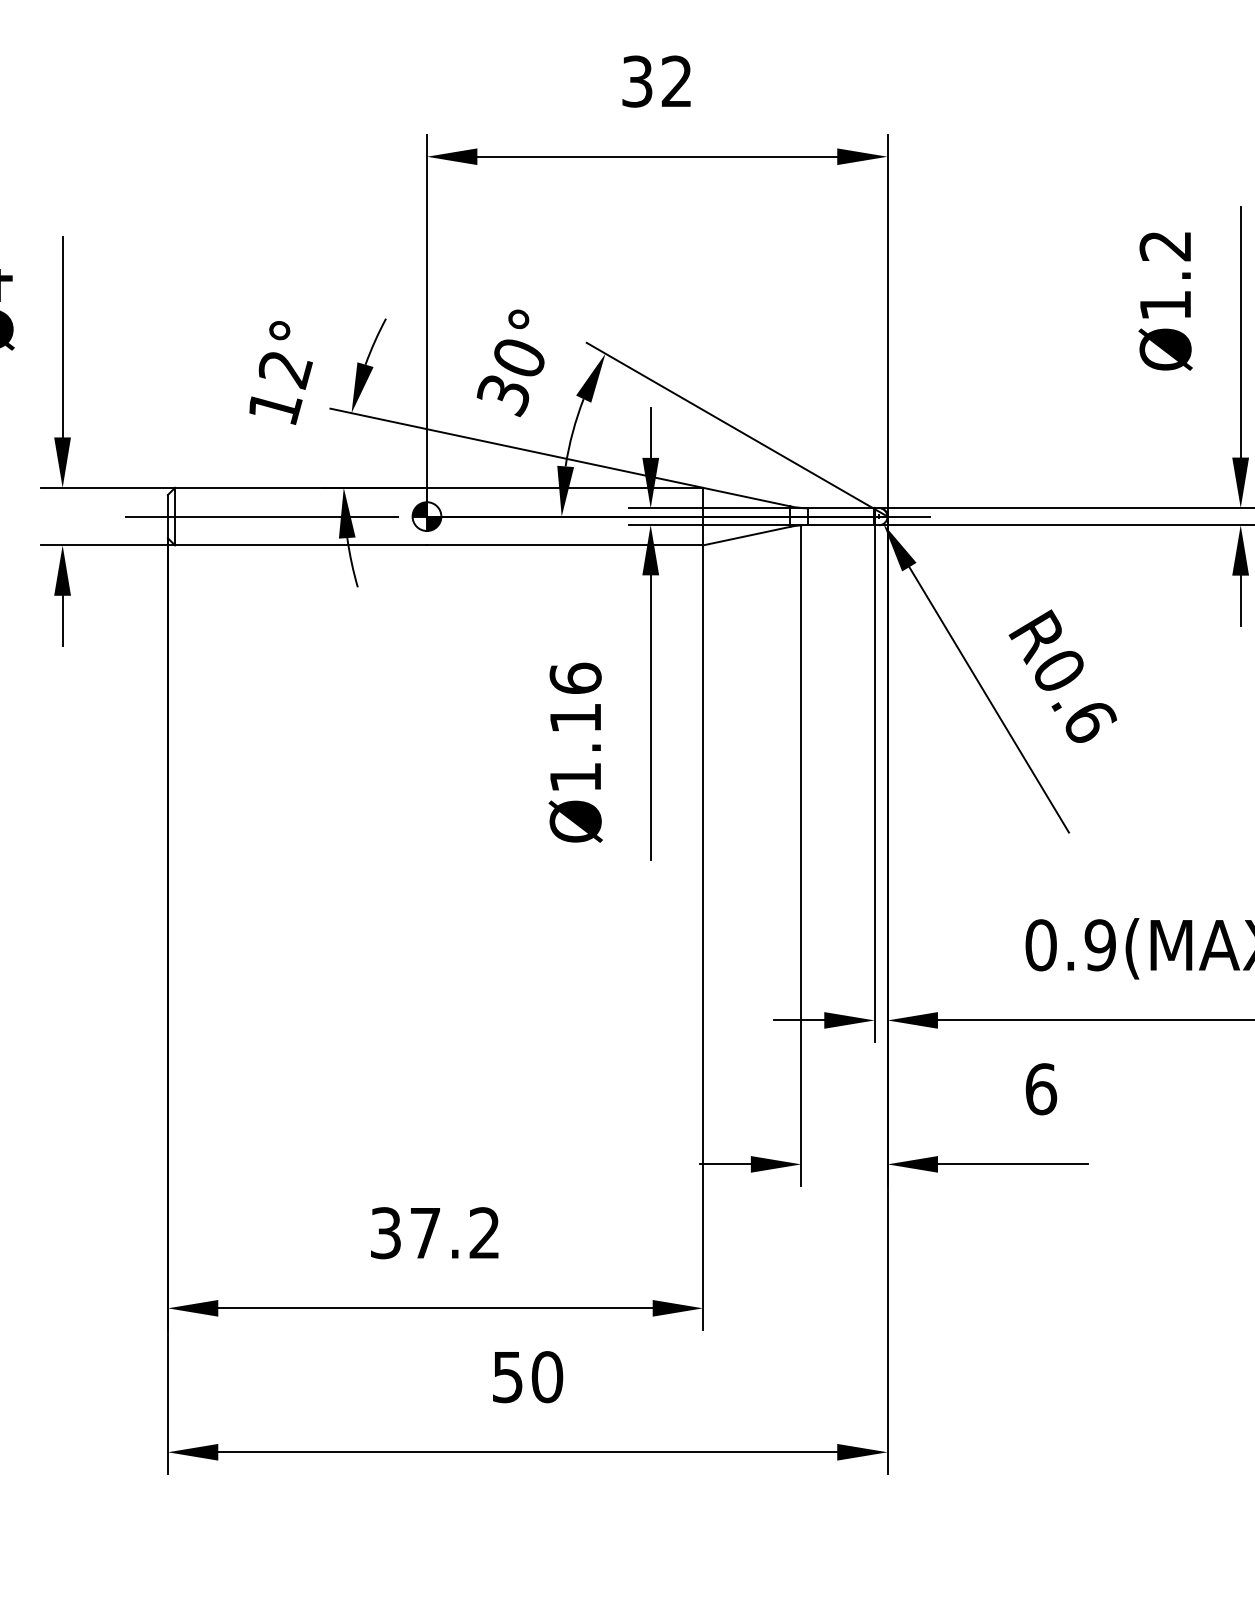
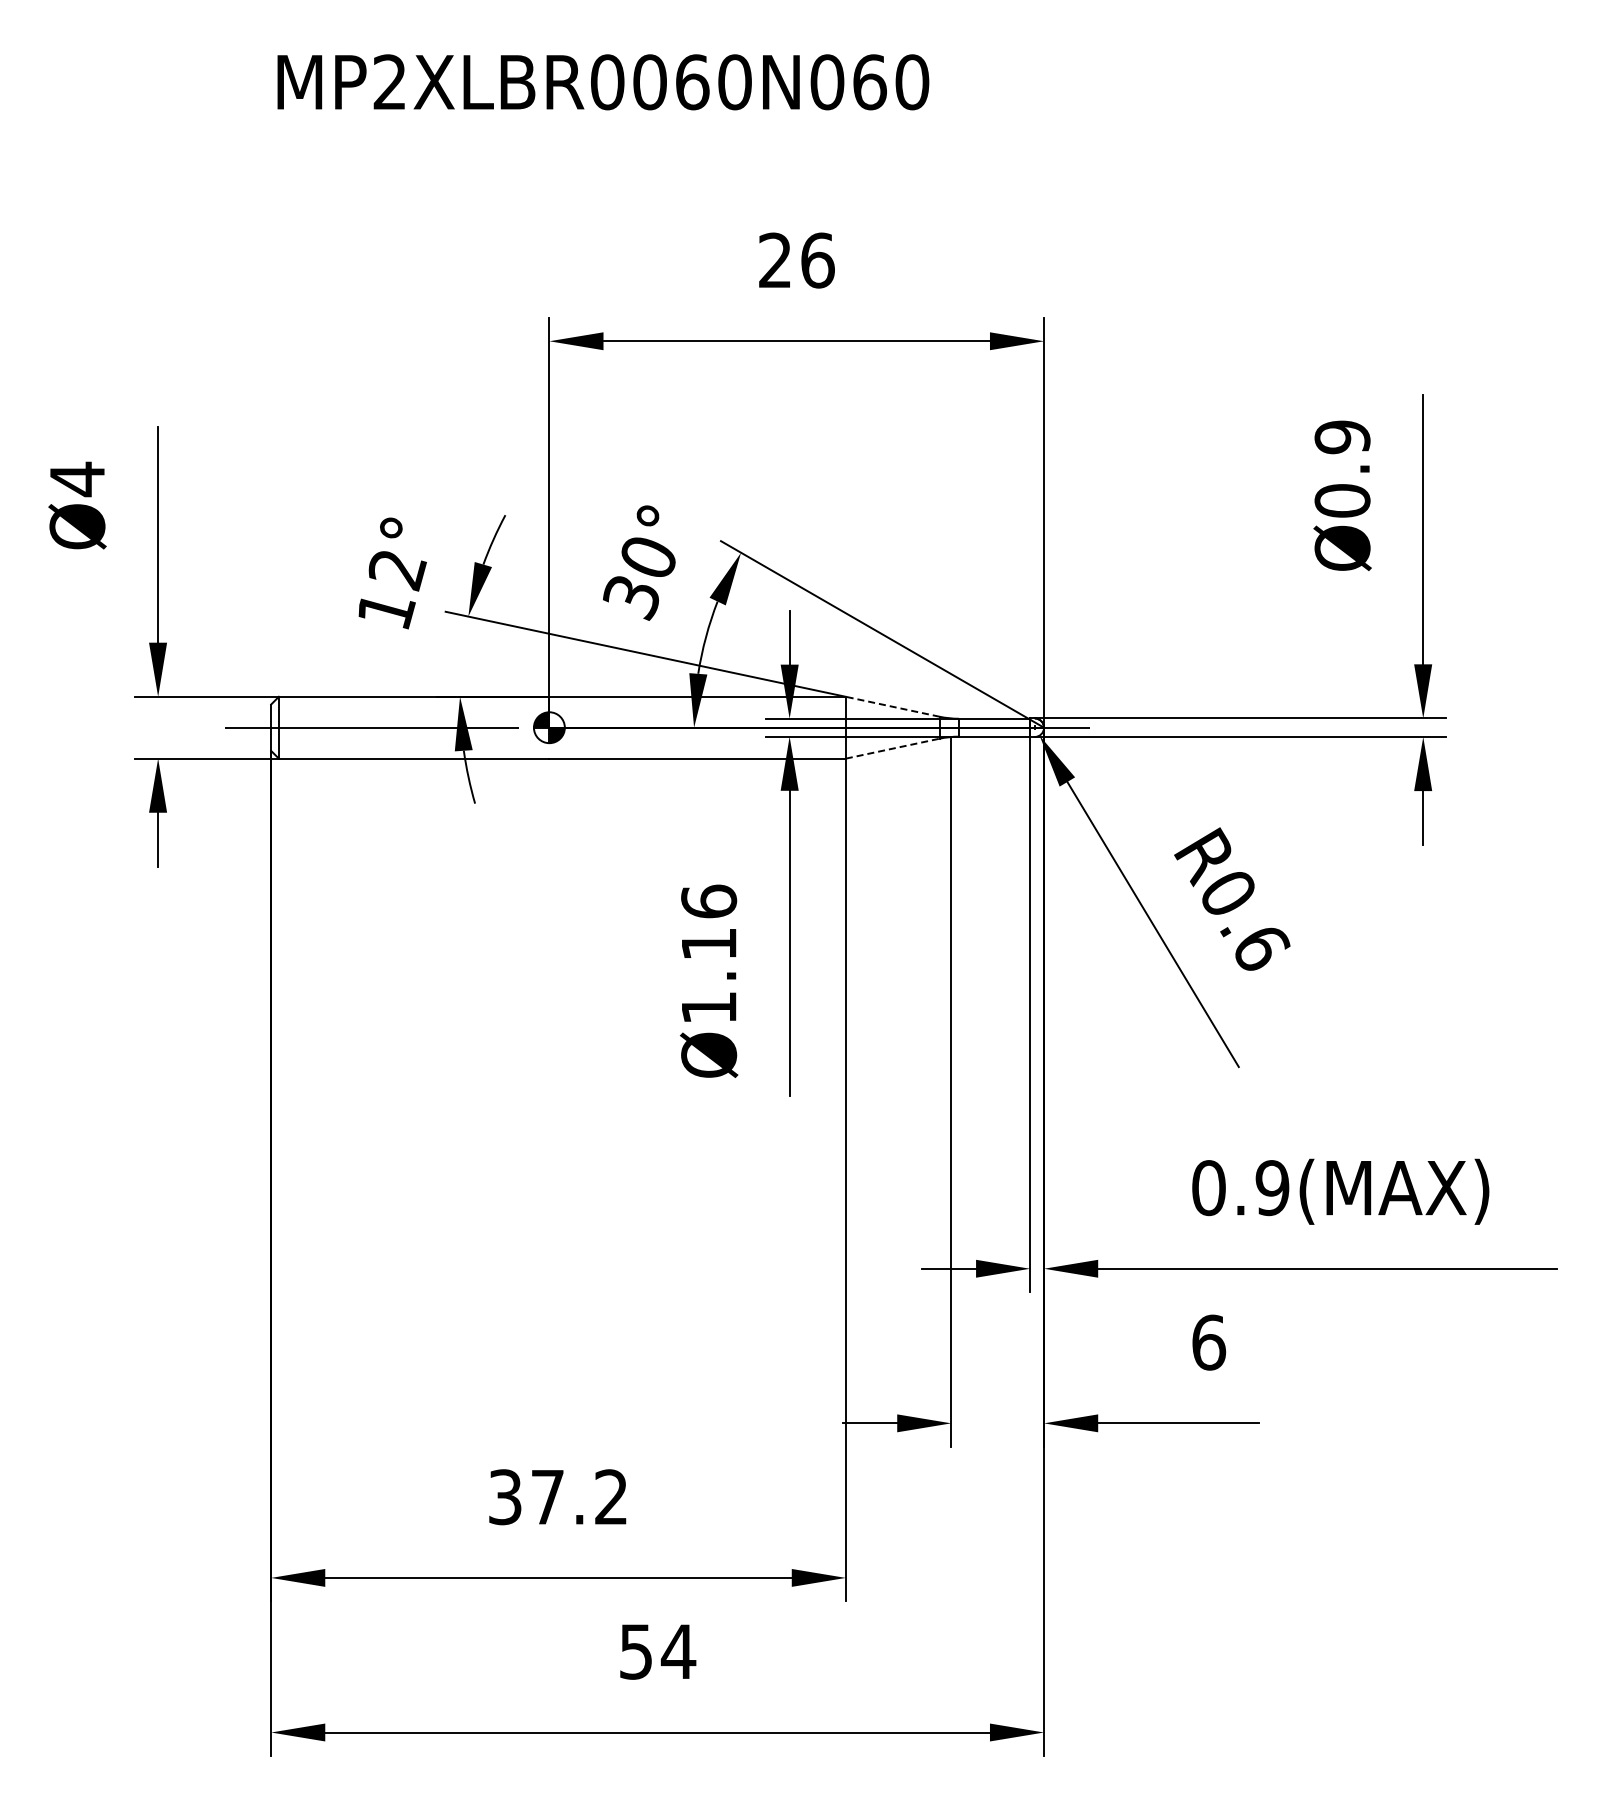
text: (657, 81) -> (796, 260), 32 -> 26
text: (1165, 275) -> (1342, 468), Ø1.2 -> Ø0.9
line: (746, 496) -> (892, 706), solid -> dashed
line: (746, 535) -> (892, 748), solid -> dashed
text: (547, 1376) -> (678, 1651), 50 -> 54

